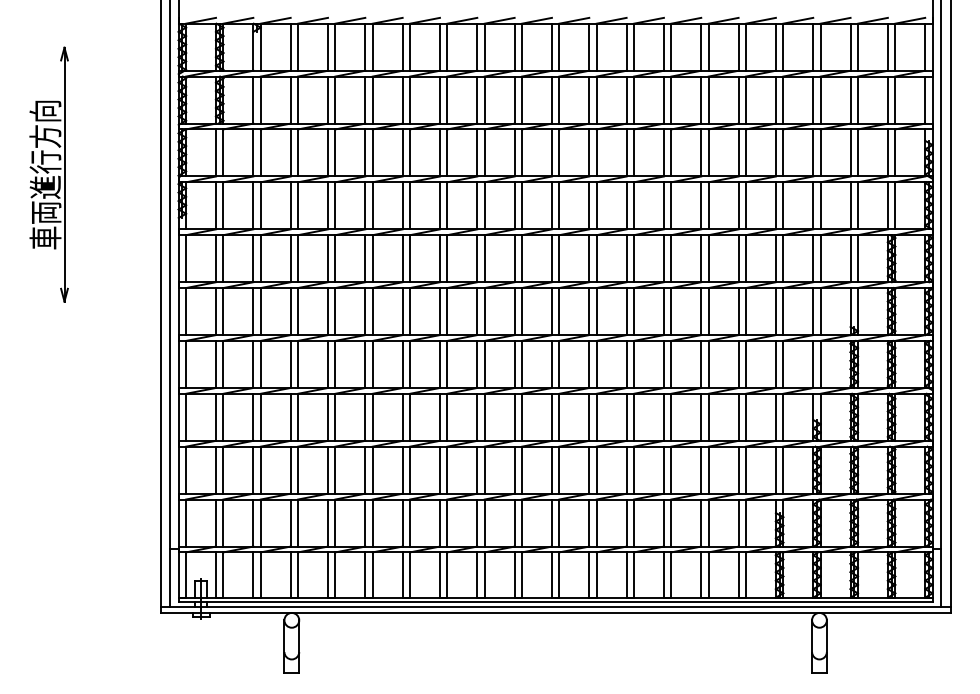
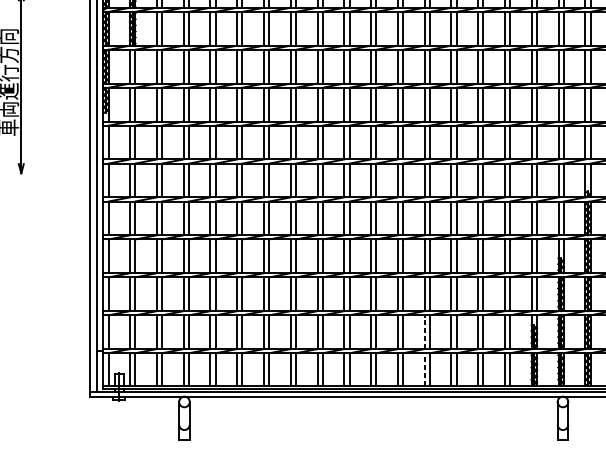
line: (626, 523) -> (424, 332), solid -> dashed
line: (626, 575) -> (424, 369), solid -> dashed

